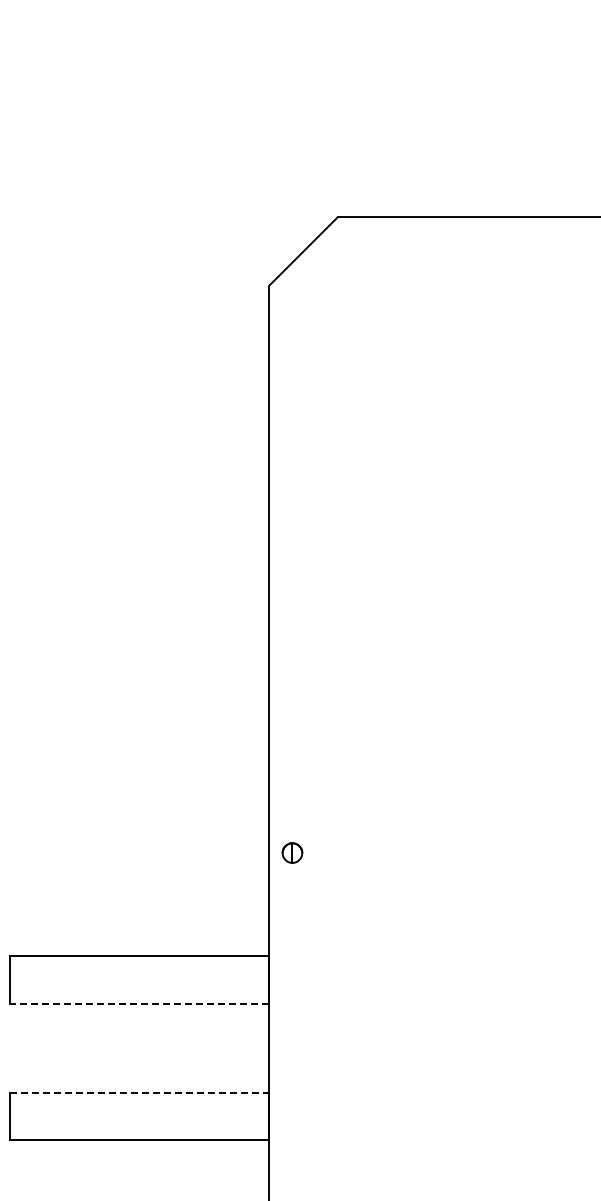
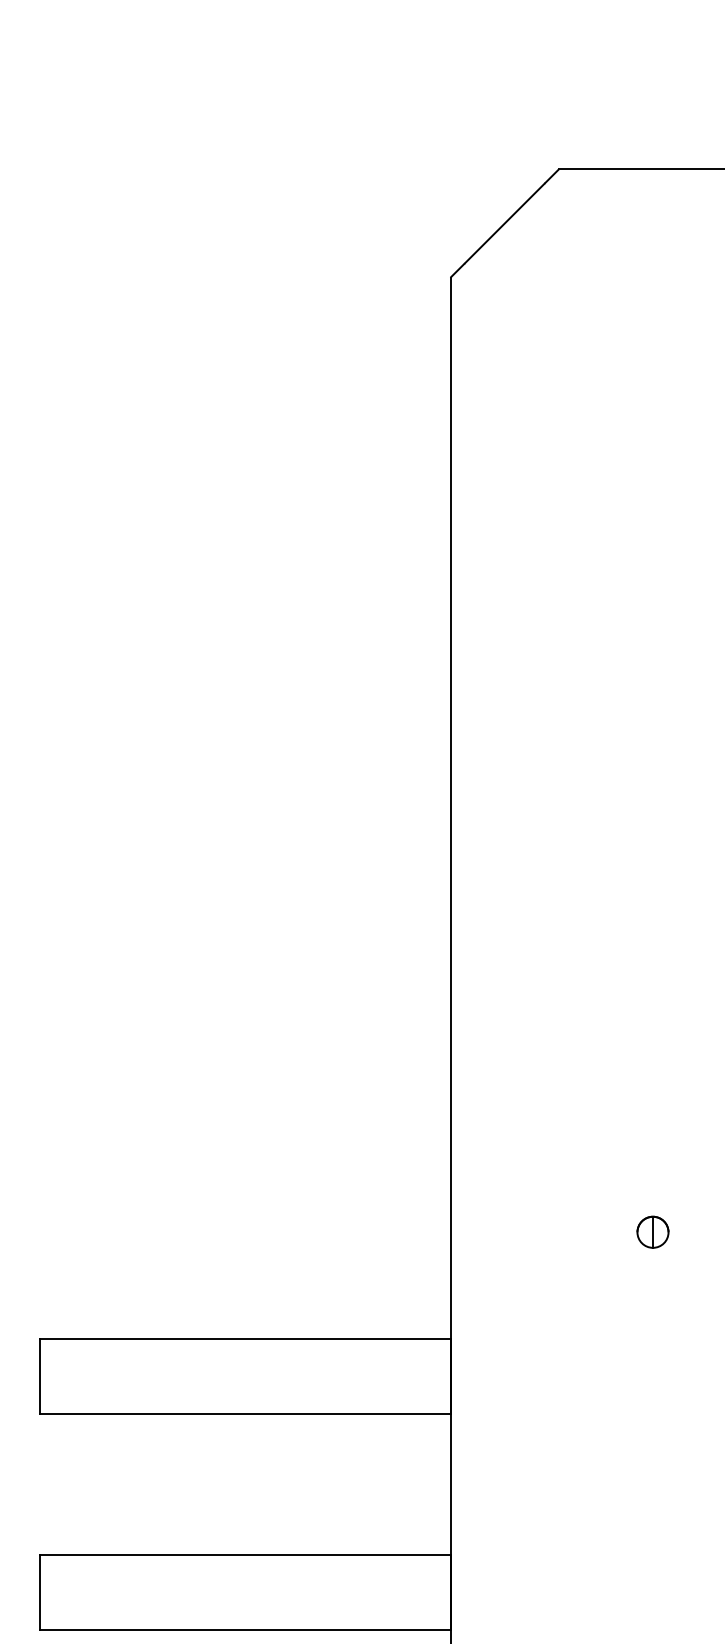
part: (292, 852) -> (653, 1231), moved
line: (139, 1003) -> (245, 1413), dashed -> solid
line: (139, 1092) -> (245, 1553), dashed -> solid

